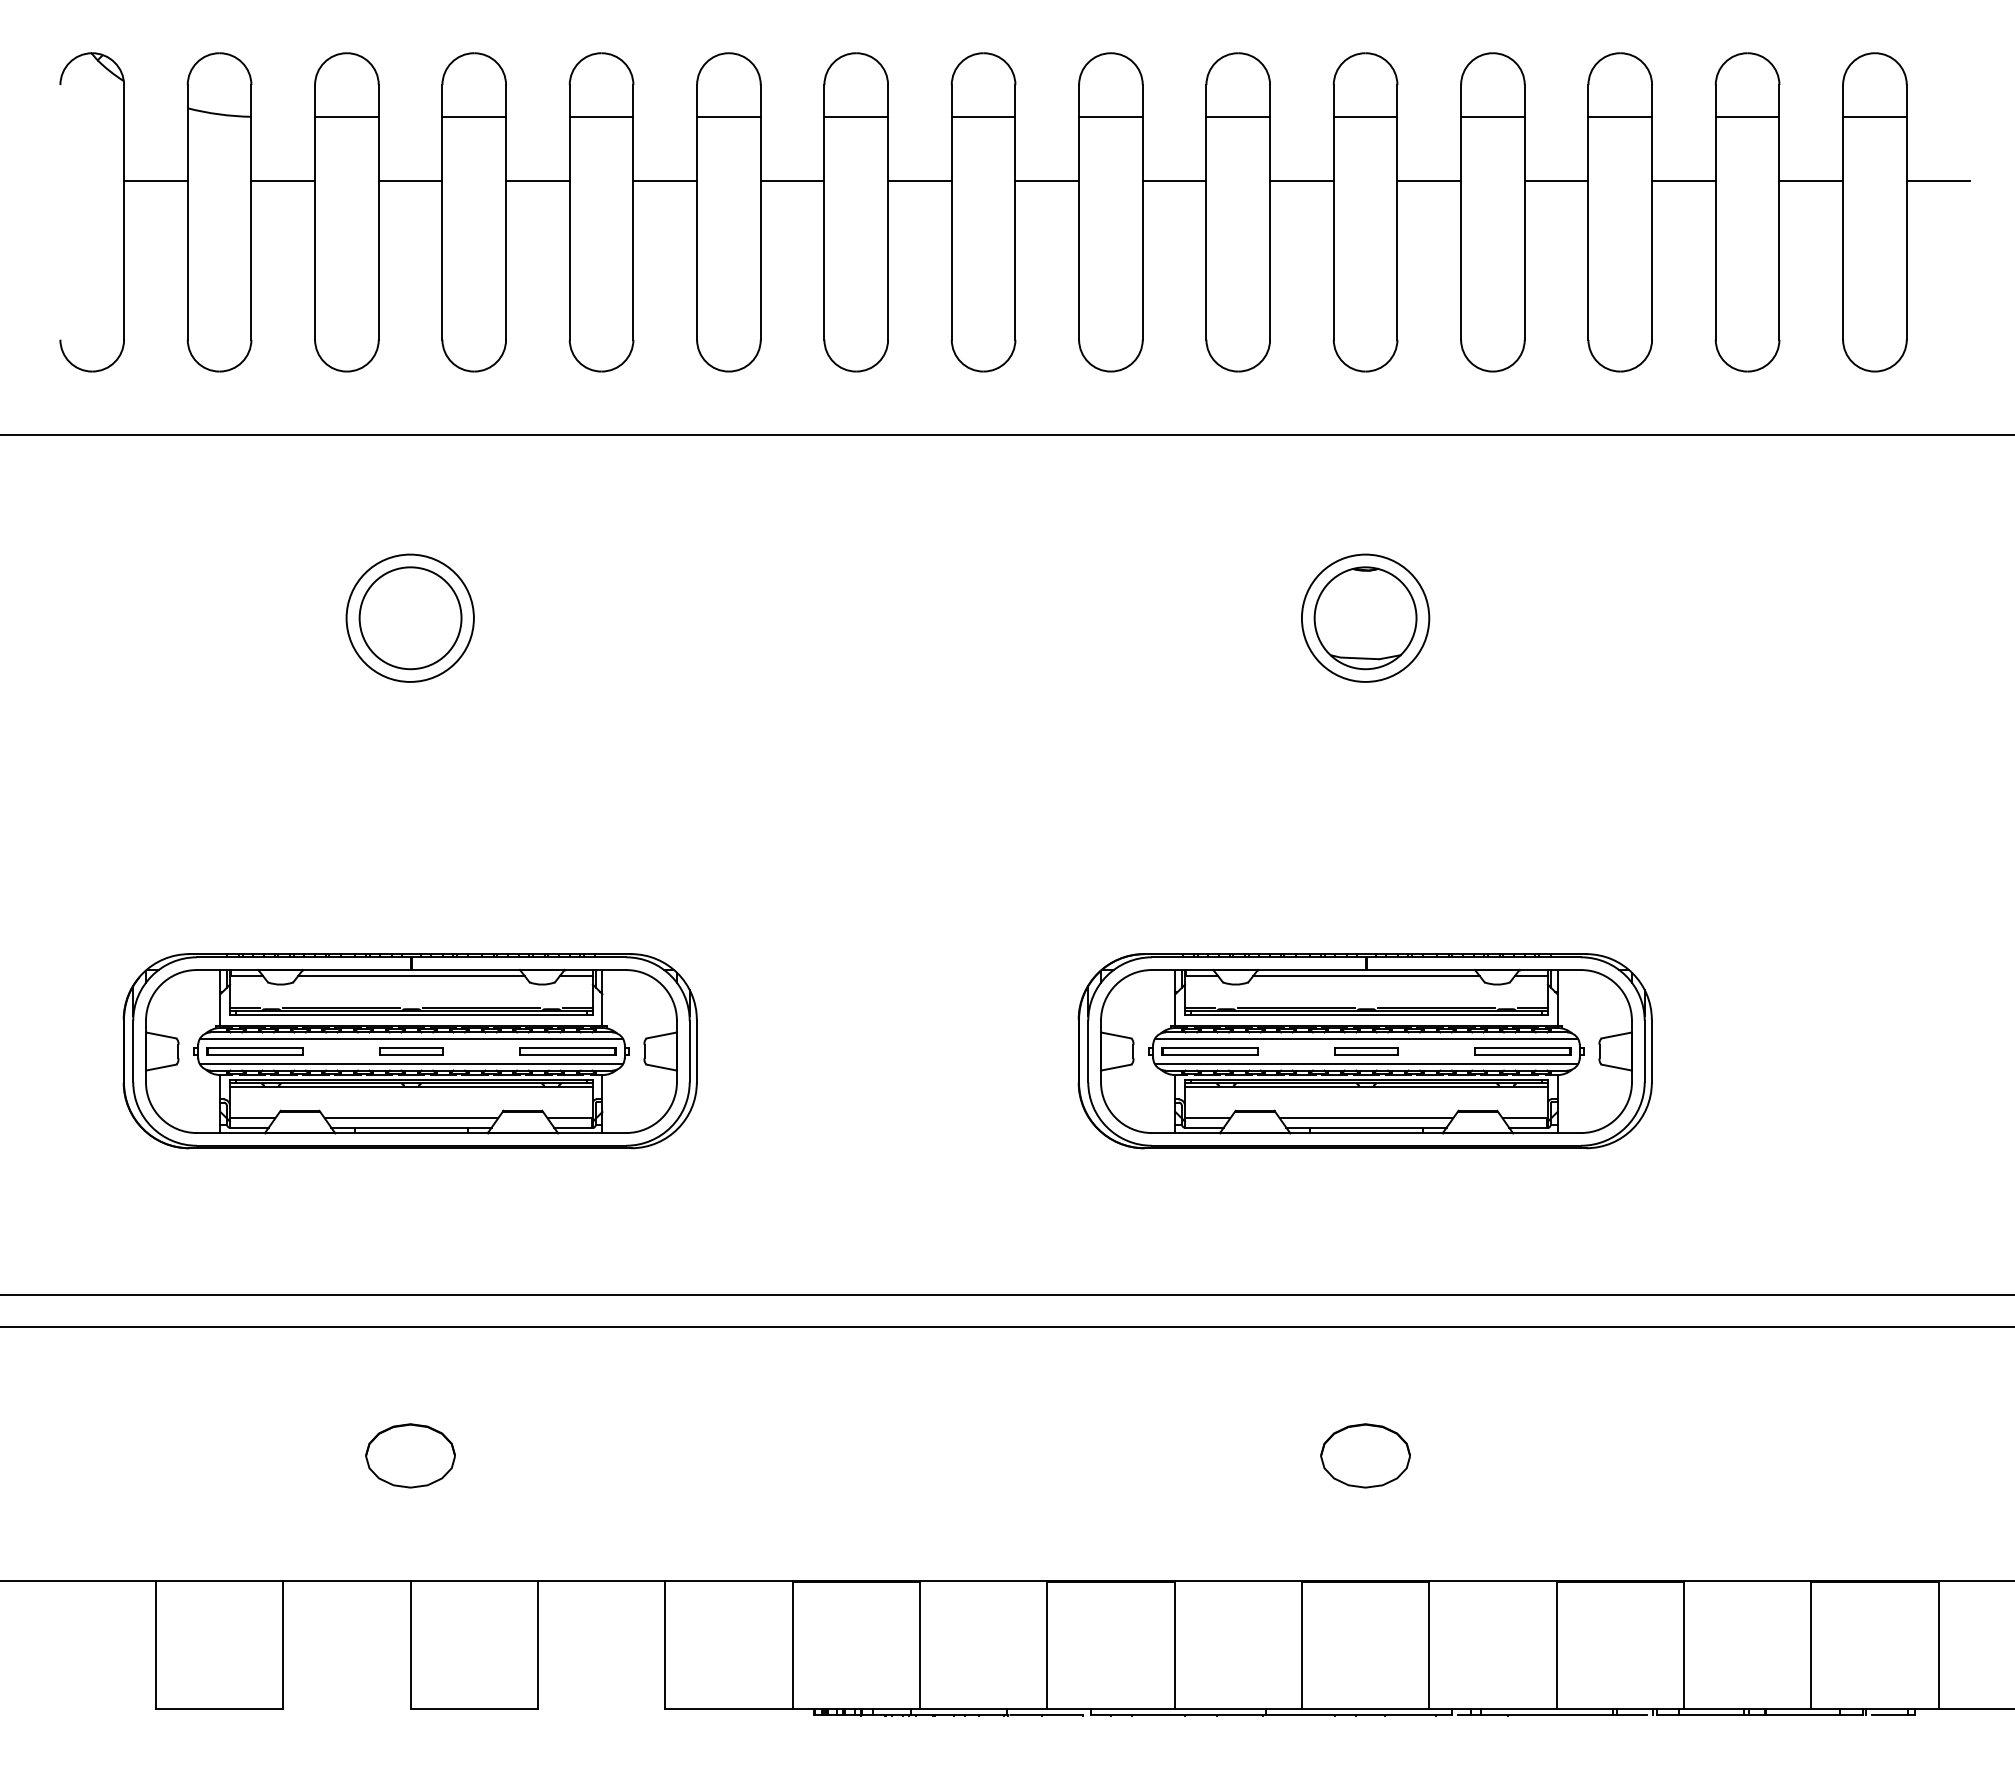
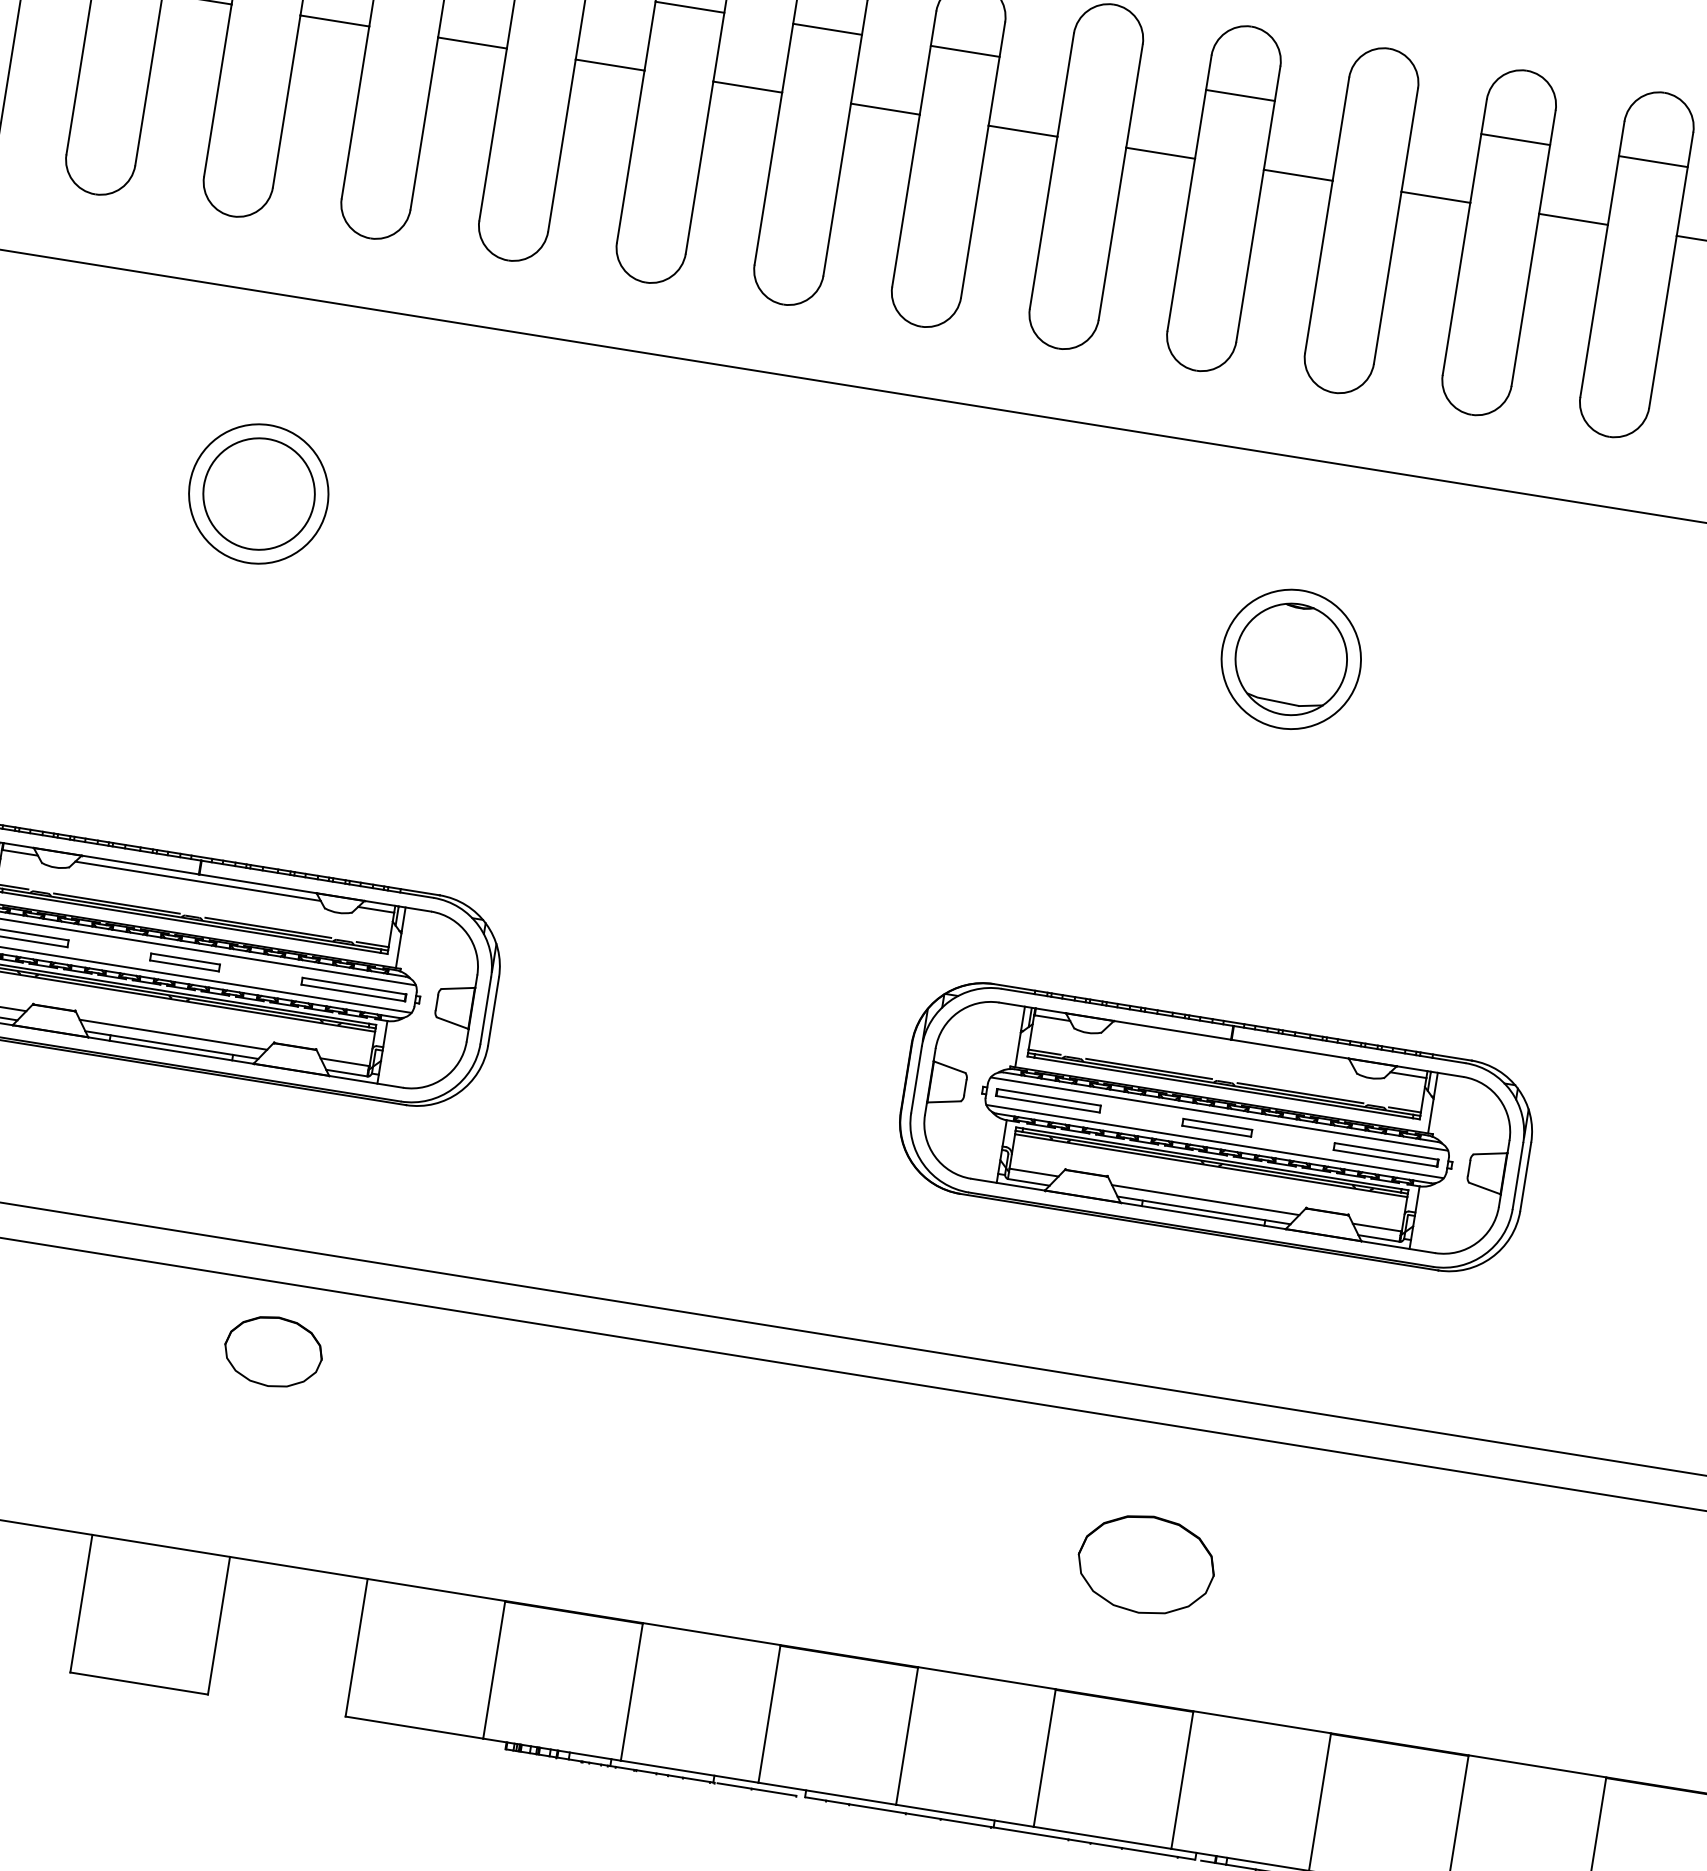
line: (1110, 116) -> (1102, 72), removed
line: (1365, 116) -> (1378, 117), removed
line: (1366, 976) -> (1230, 1046), removed
part: (410, 1455) -> (273, 1351), moved
part: (1365, 1455) -> (1146, 1564), size x1.4

